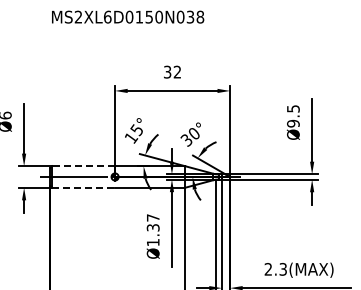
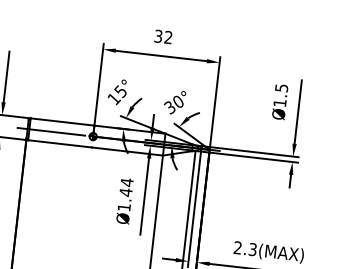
text: (293, 123) -> (280, 102), Ø9.5 -> Ø1.5
line: (83, 166) -> (62, 122), dashed -> solid
line: (84, 187) -> (60, 143), dashed -> solid
text: (152, 222) -> (125, 186), Ø1.37 -> Ø1.44

